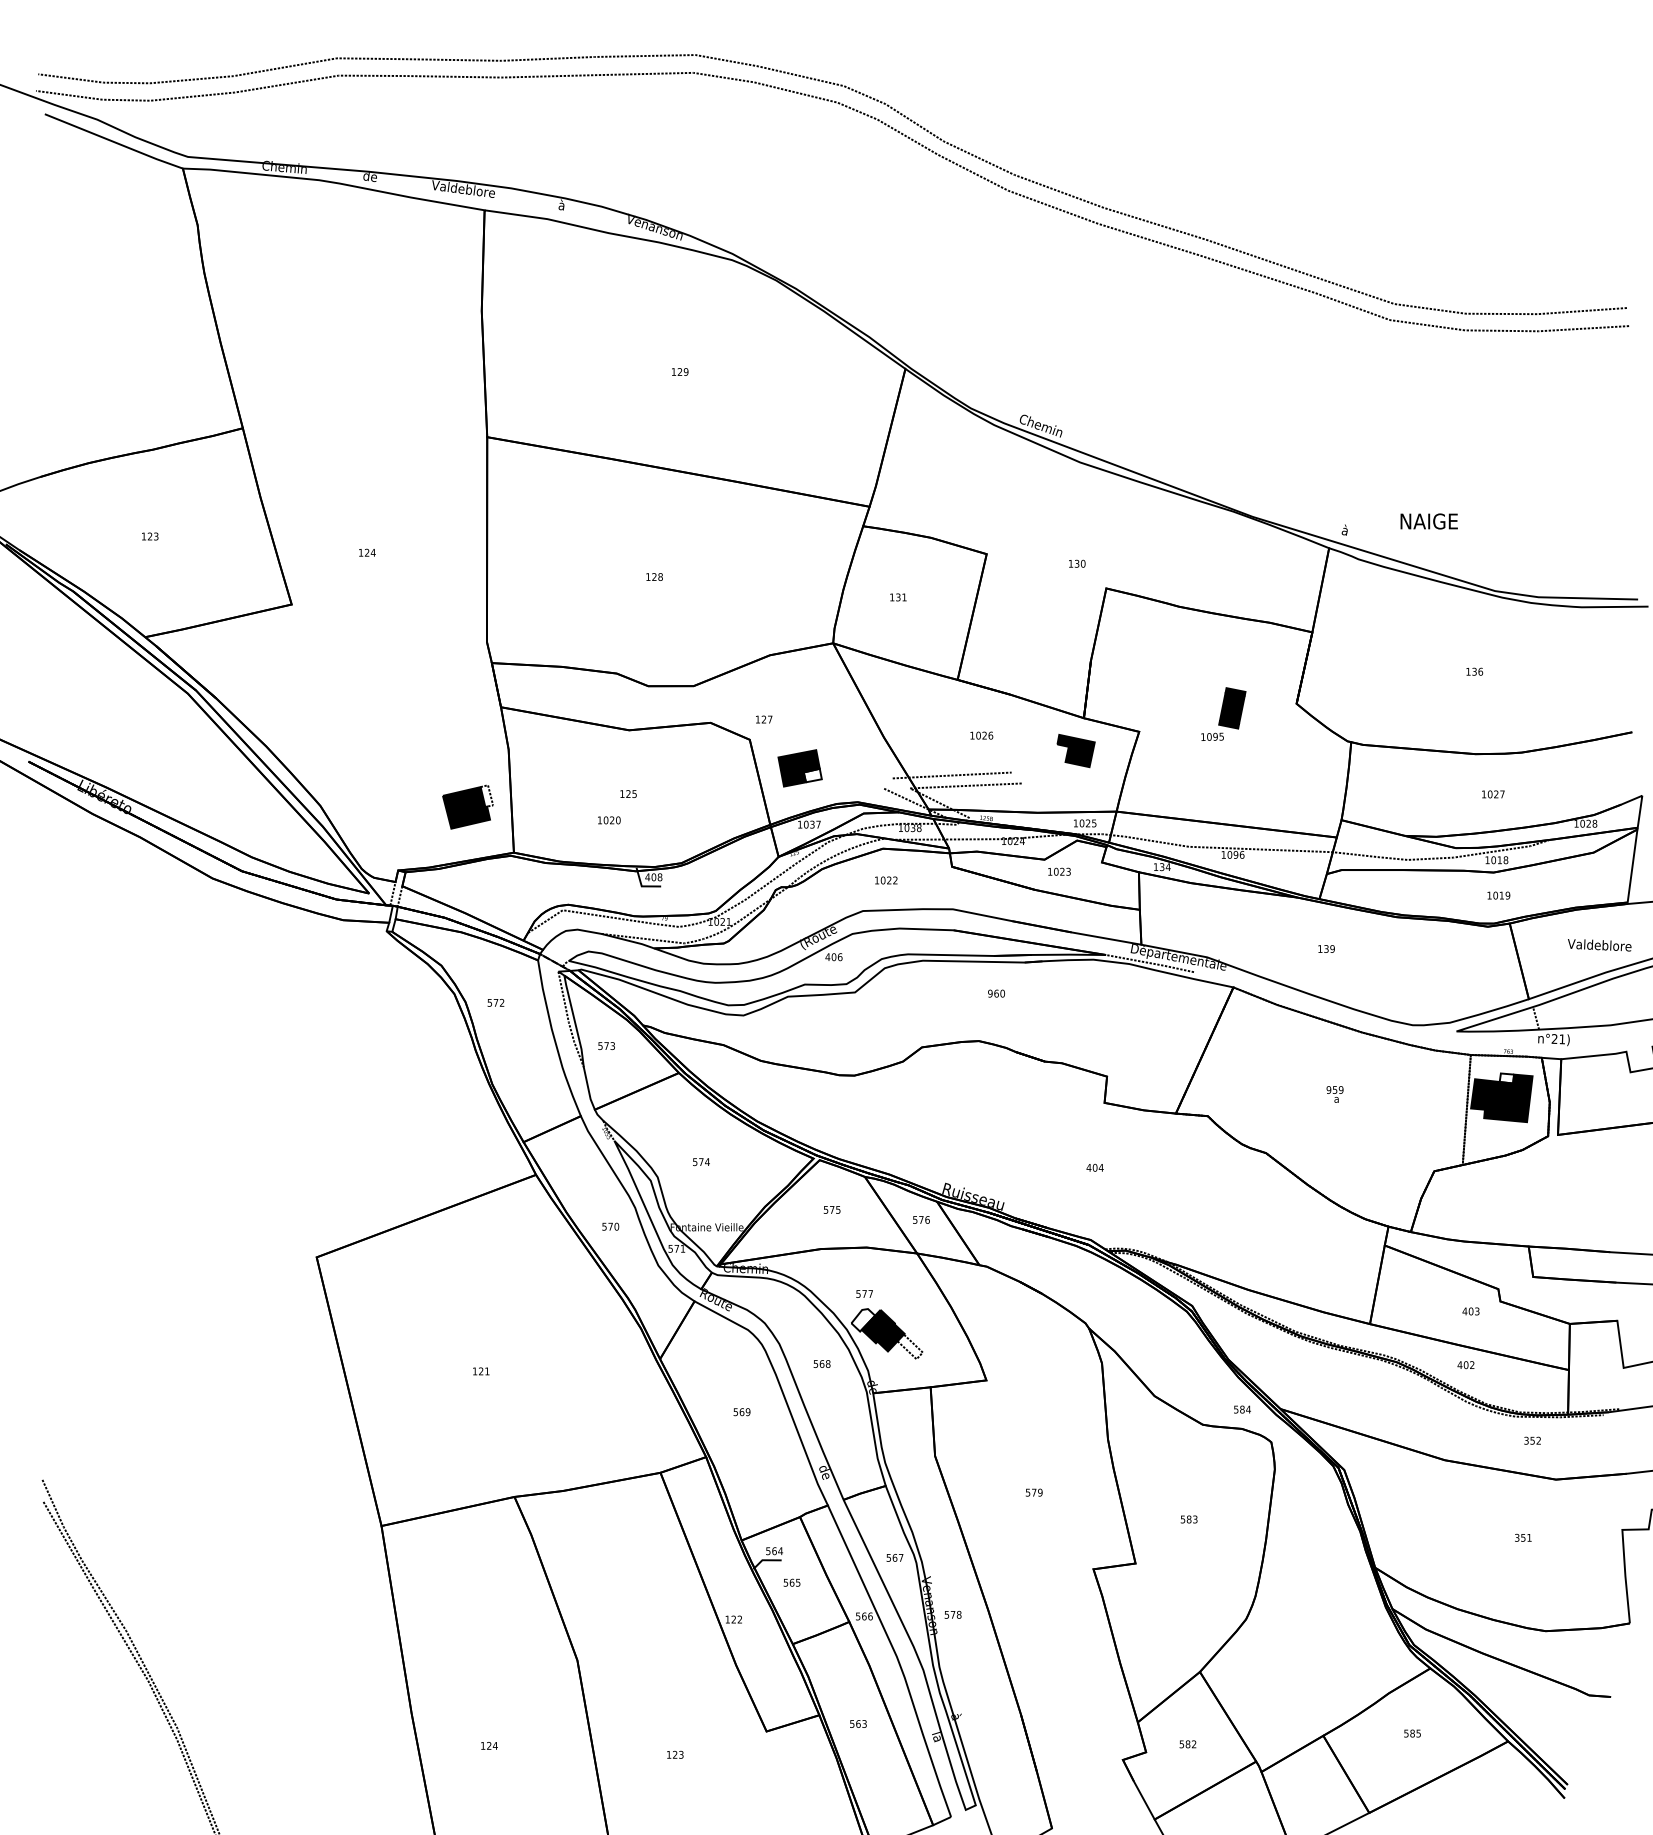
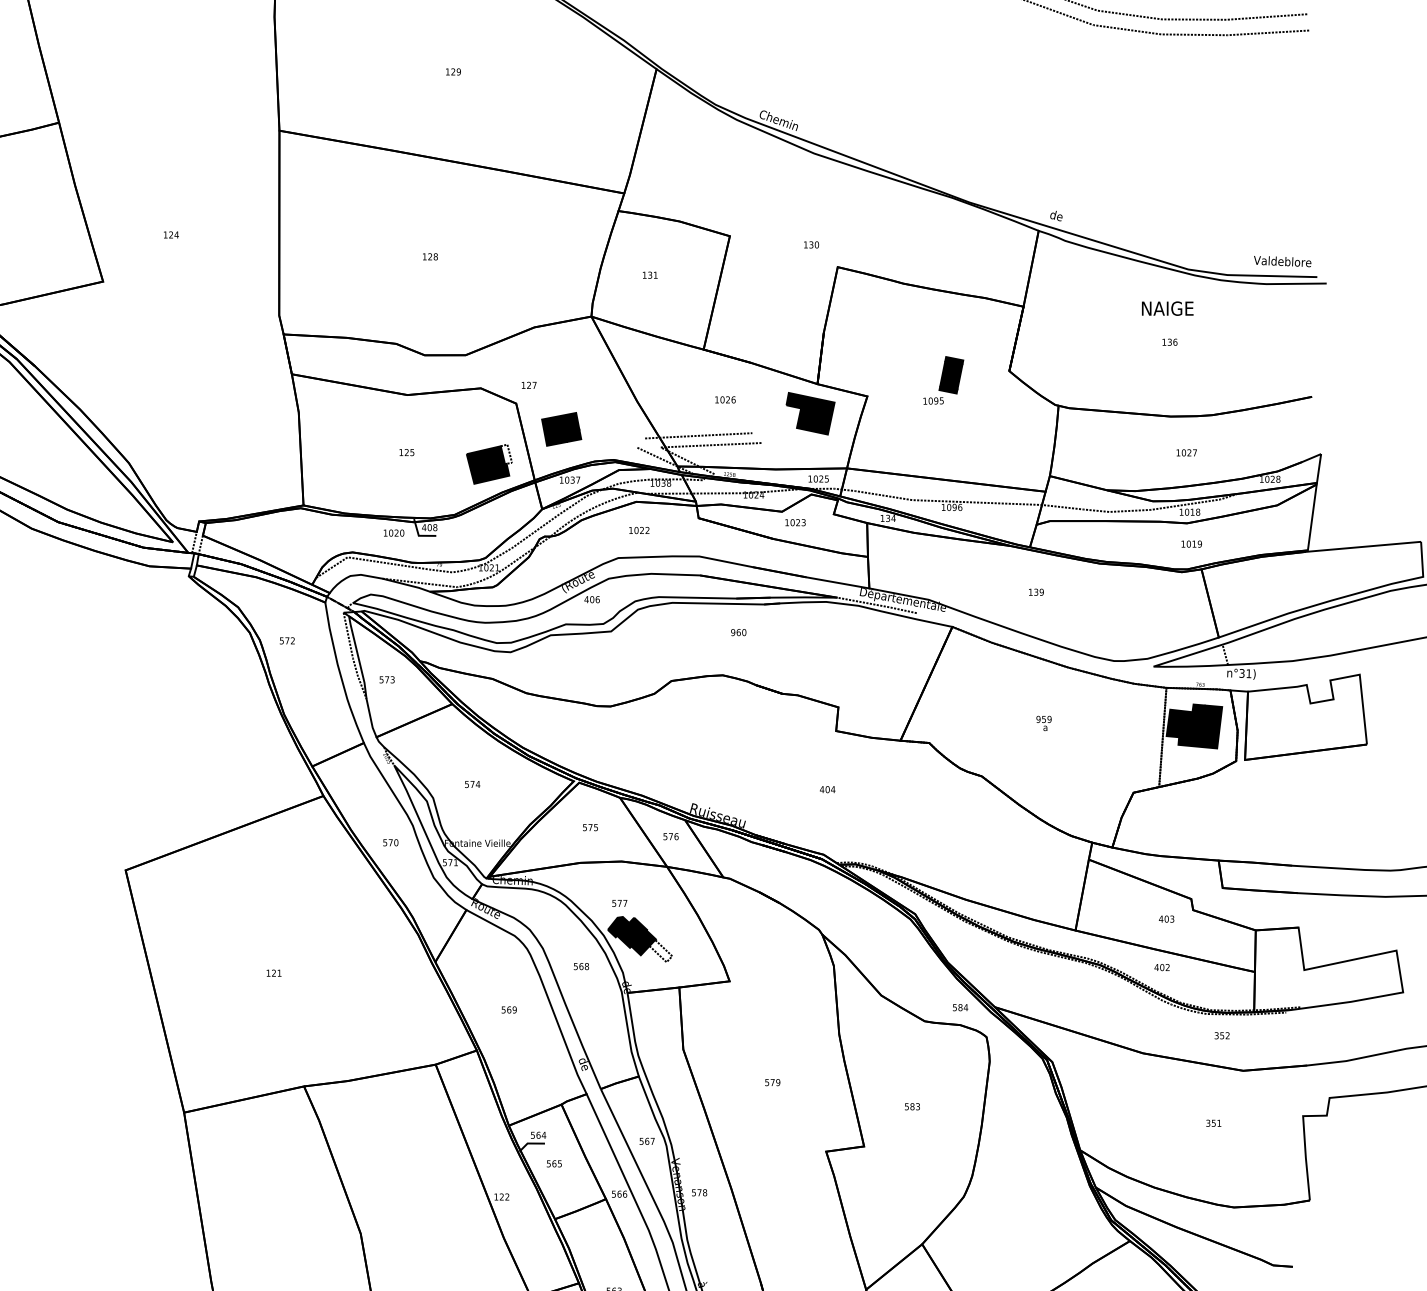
text: (1428, 521) -> (1167, 308), moved
text: (1348, 530) -> (1056, 214), à -> de
part: (1075, 750) -> (809, 413), size x1.43
fill: (812, 775) -> (572, 435), added
part: (467, 806) -> (488, 463), moved
text: (609, 820) -> (394, 533), moved
text: (1599, 945) -> (1282, 261), moved
text: (1554, 1038) -> (1241, 672), n°21) -> n°31)
fill: (1506, 1078) -> (1198, 709), added
fill: (863, 1320) -> (618, 927), added

